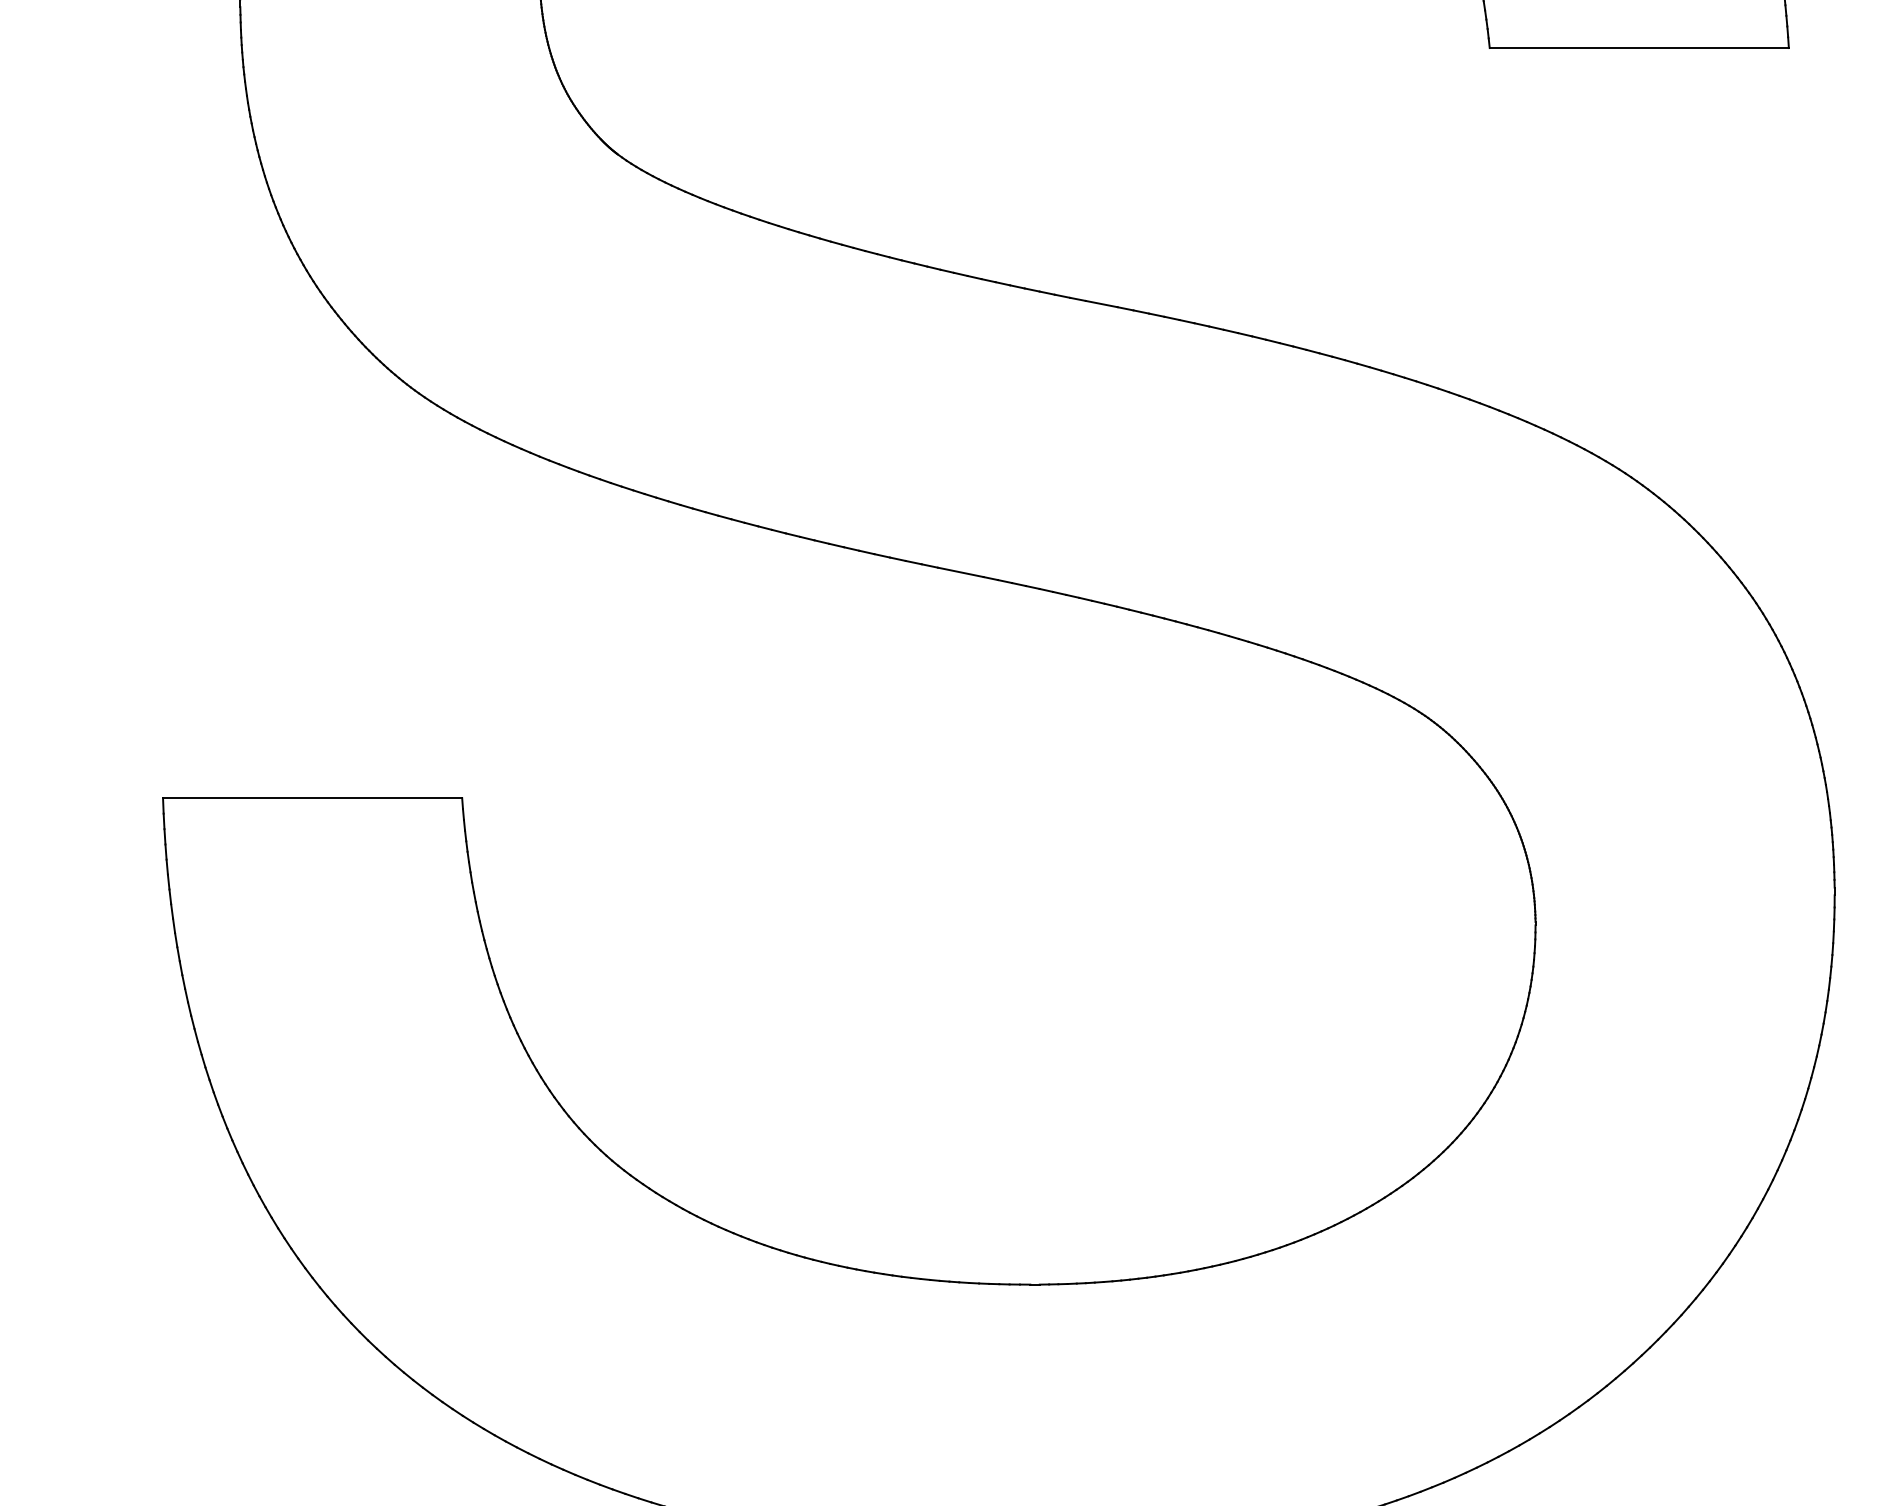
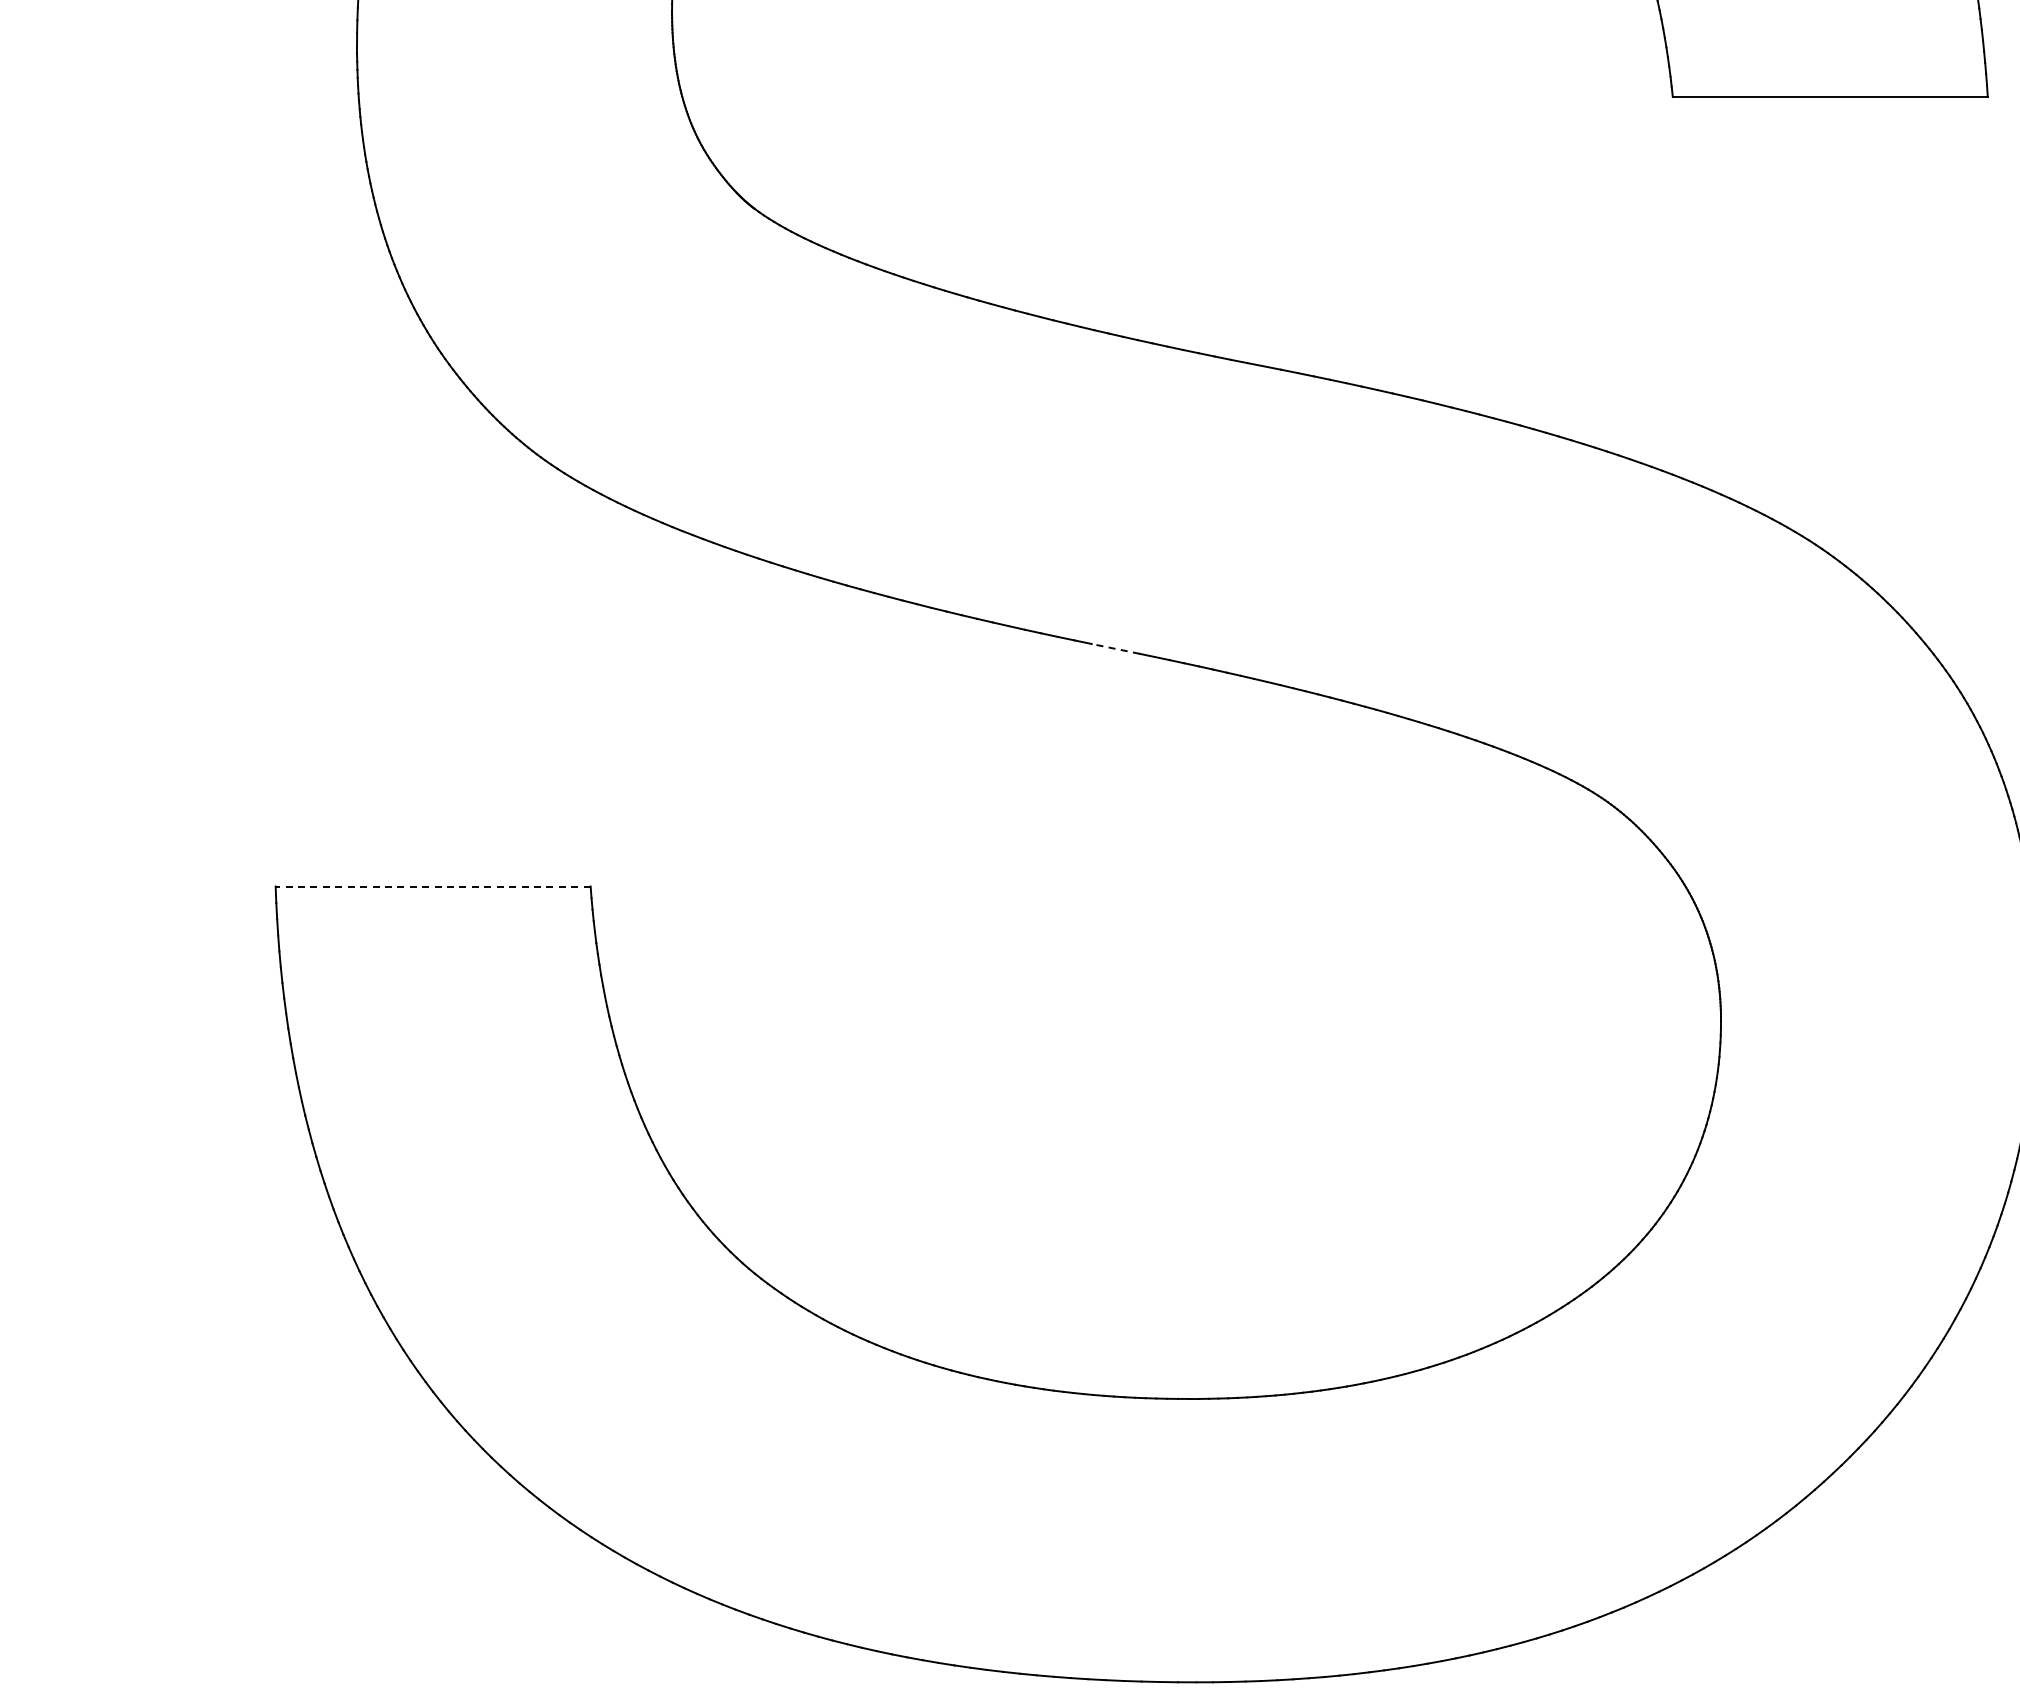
line: (960, 571) -> (1115, 648), solid -> dashed
line: (312, 797) -> (433, 886), solid -> dashed

